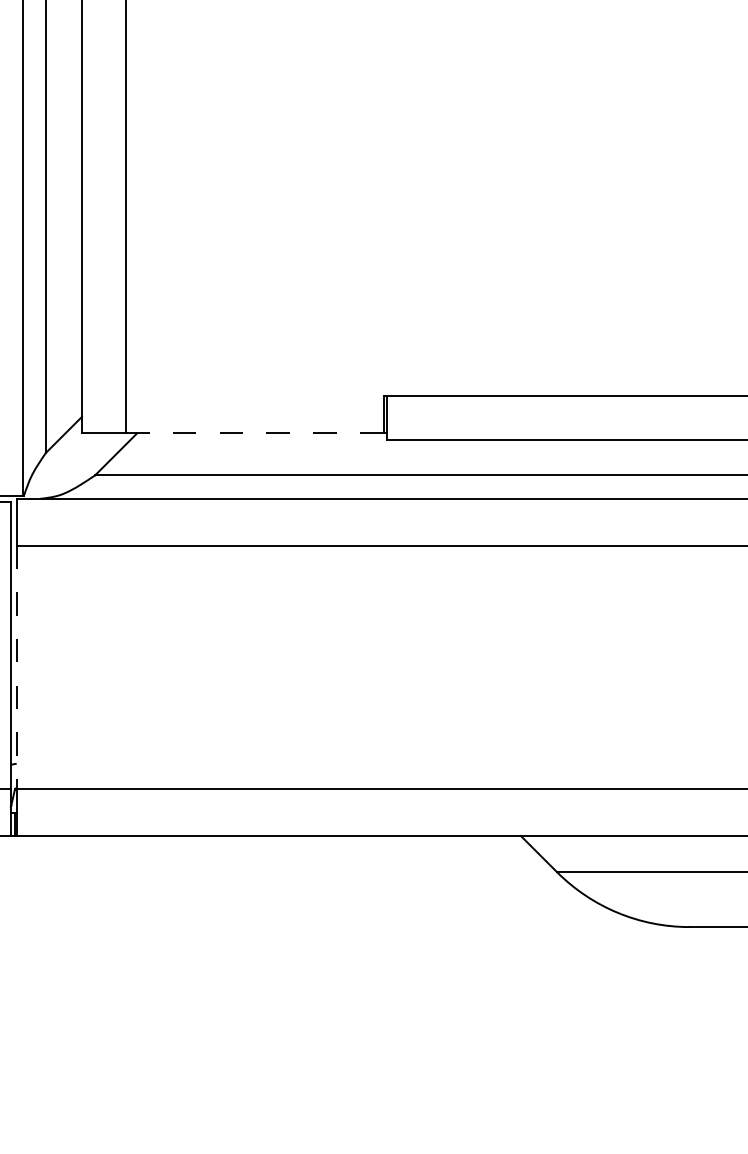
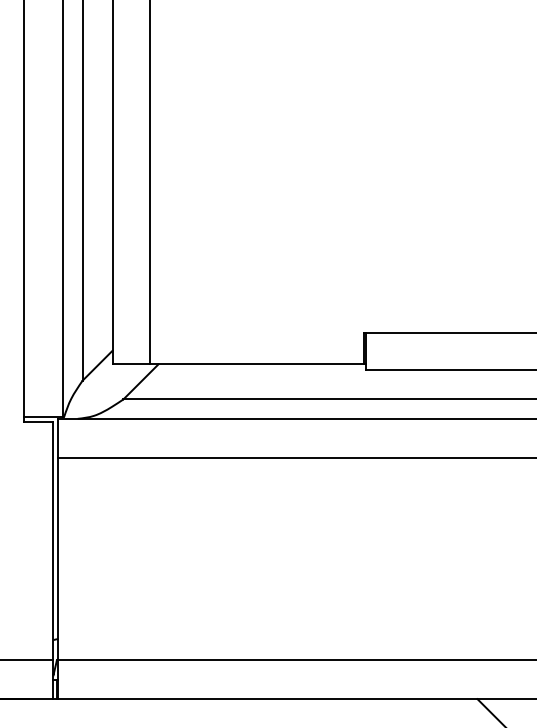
line: (255, 433) -> (256, 364), dashed -> solid
line: (16, 667) -> (58, 559), dashed -> solid

